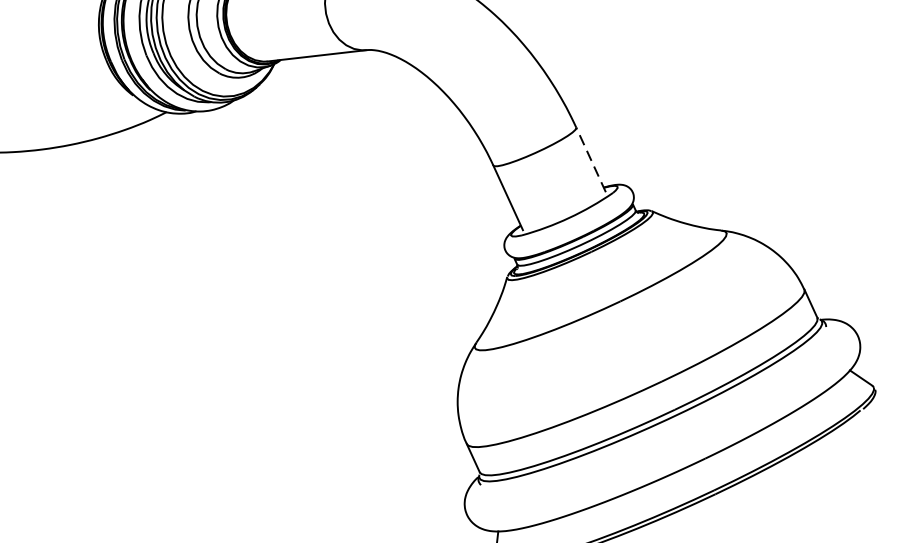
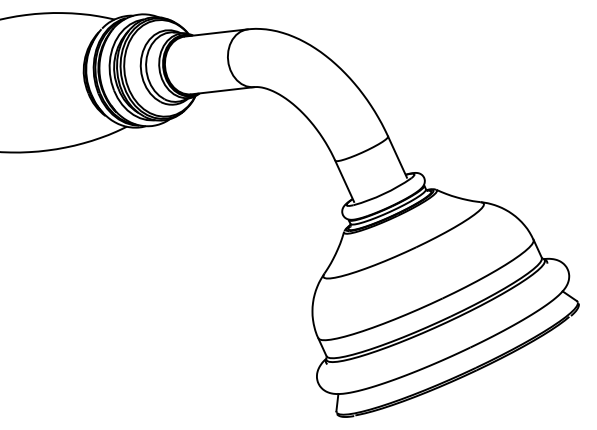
line: (591, 160) -> (397, 157), dashed -> solid

